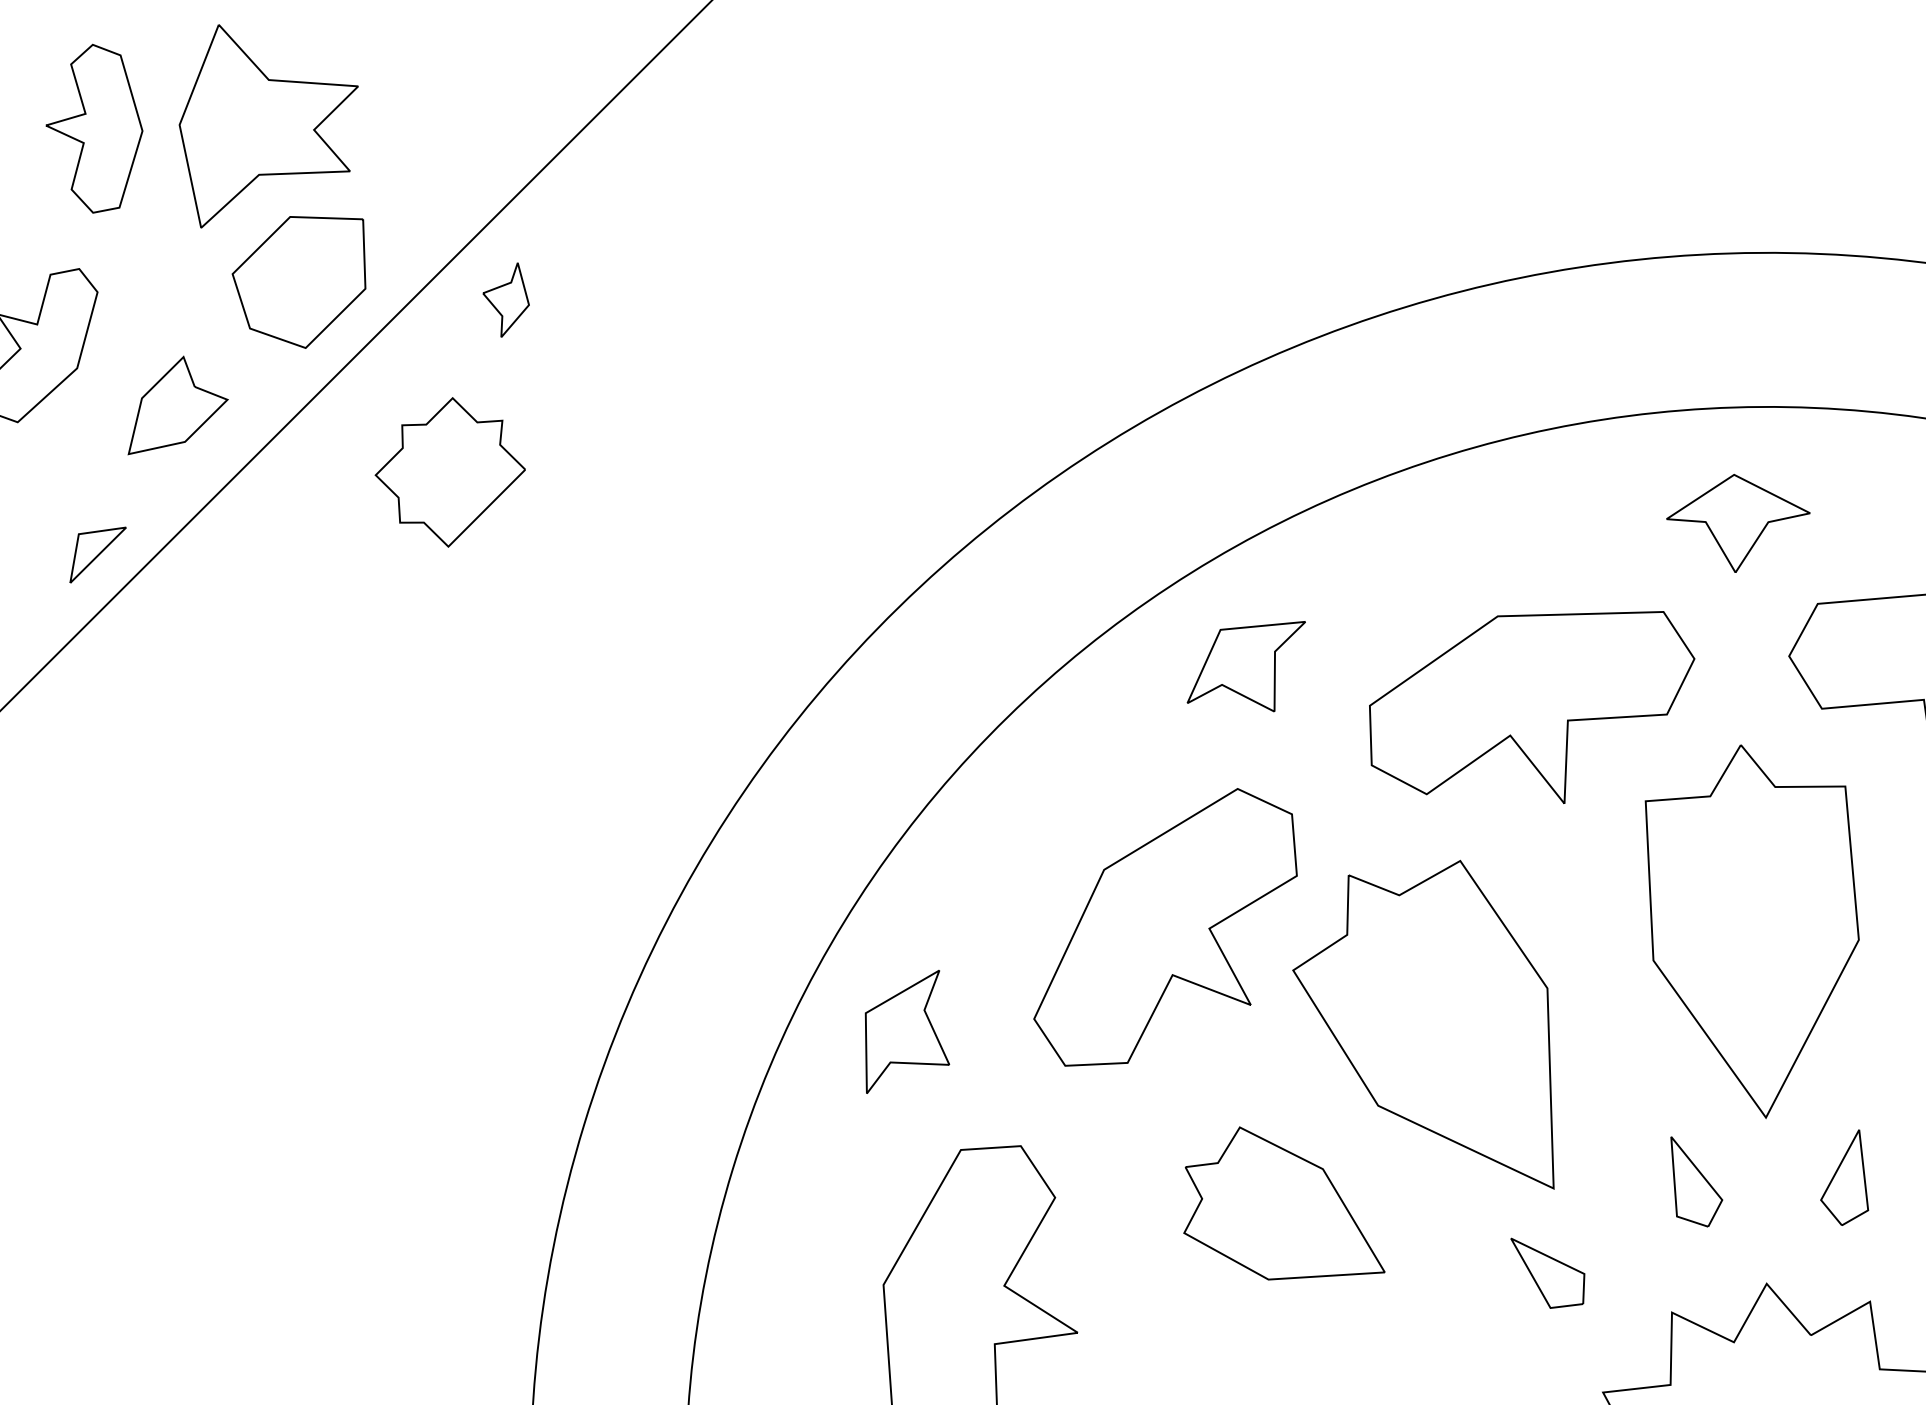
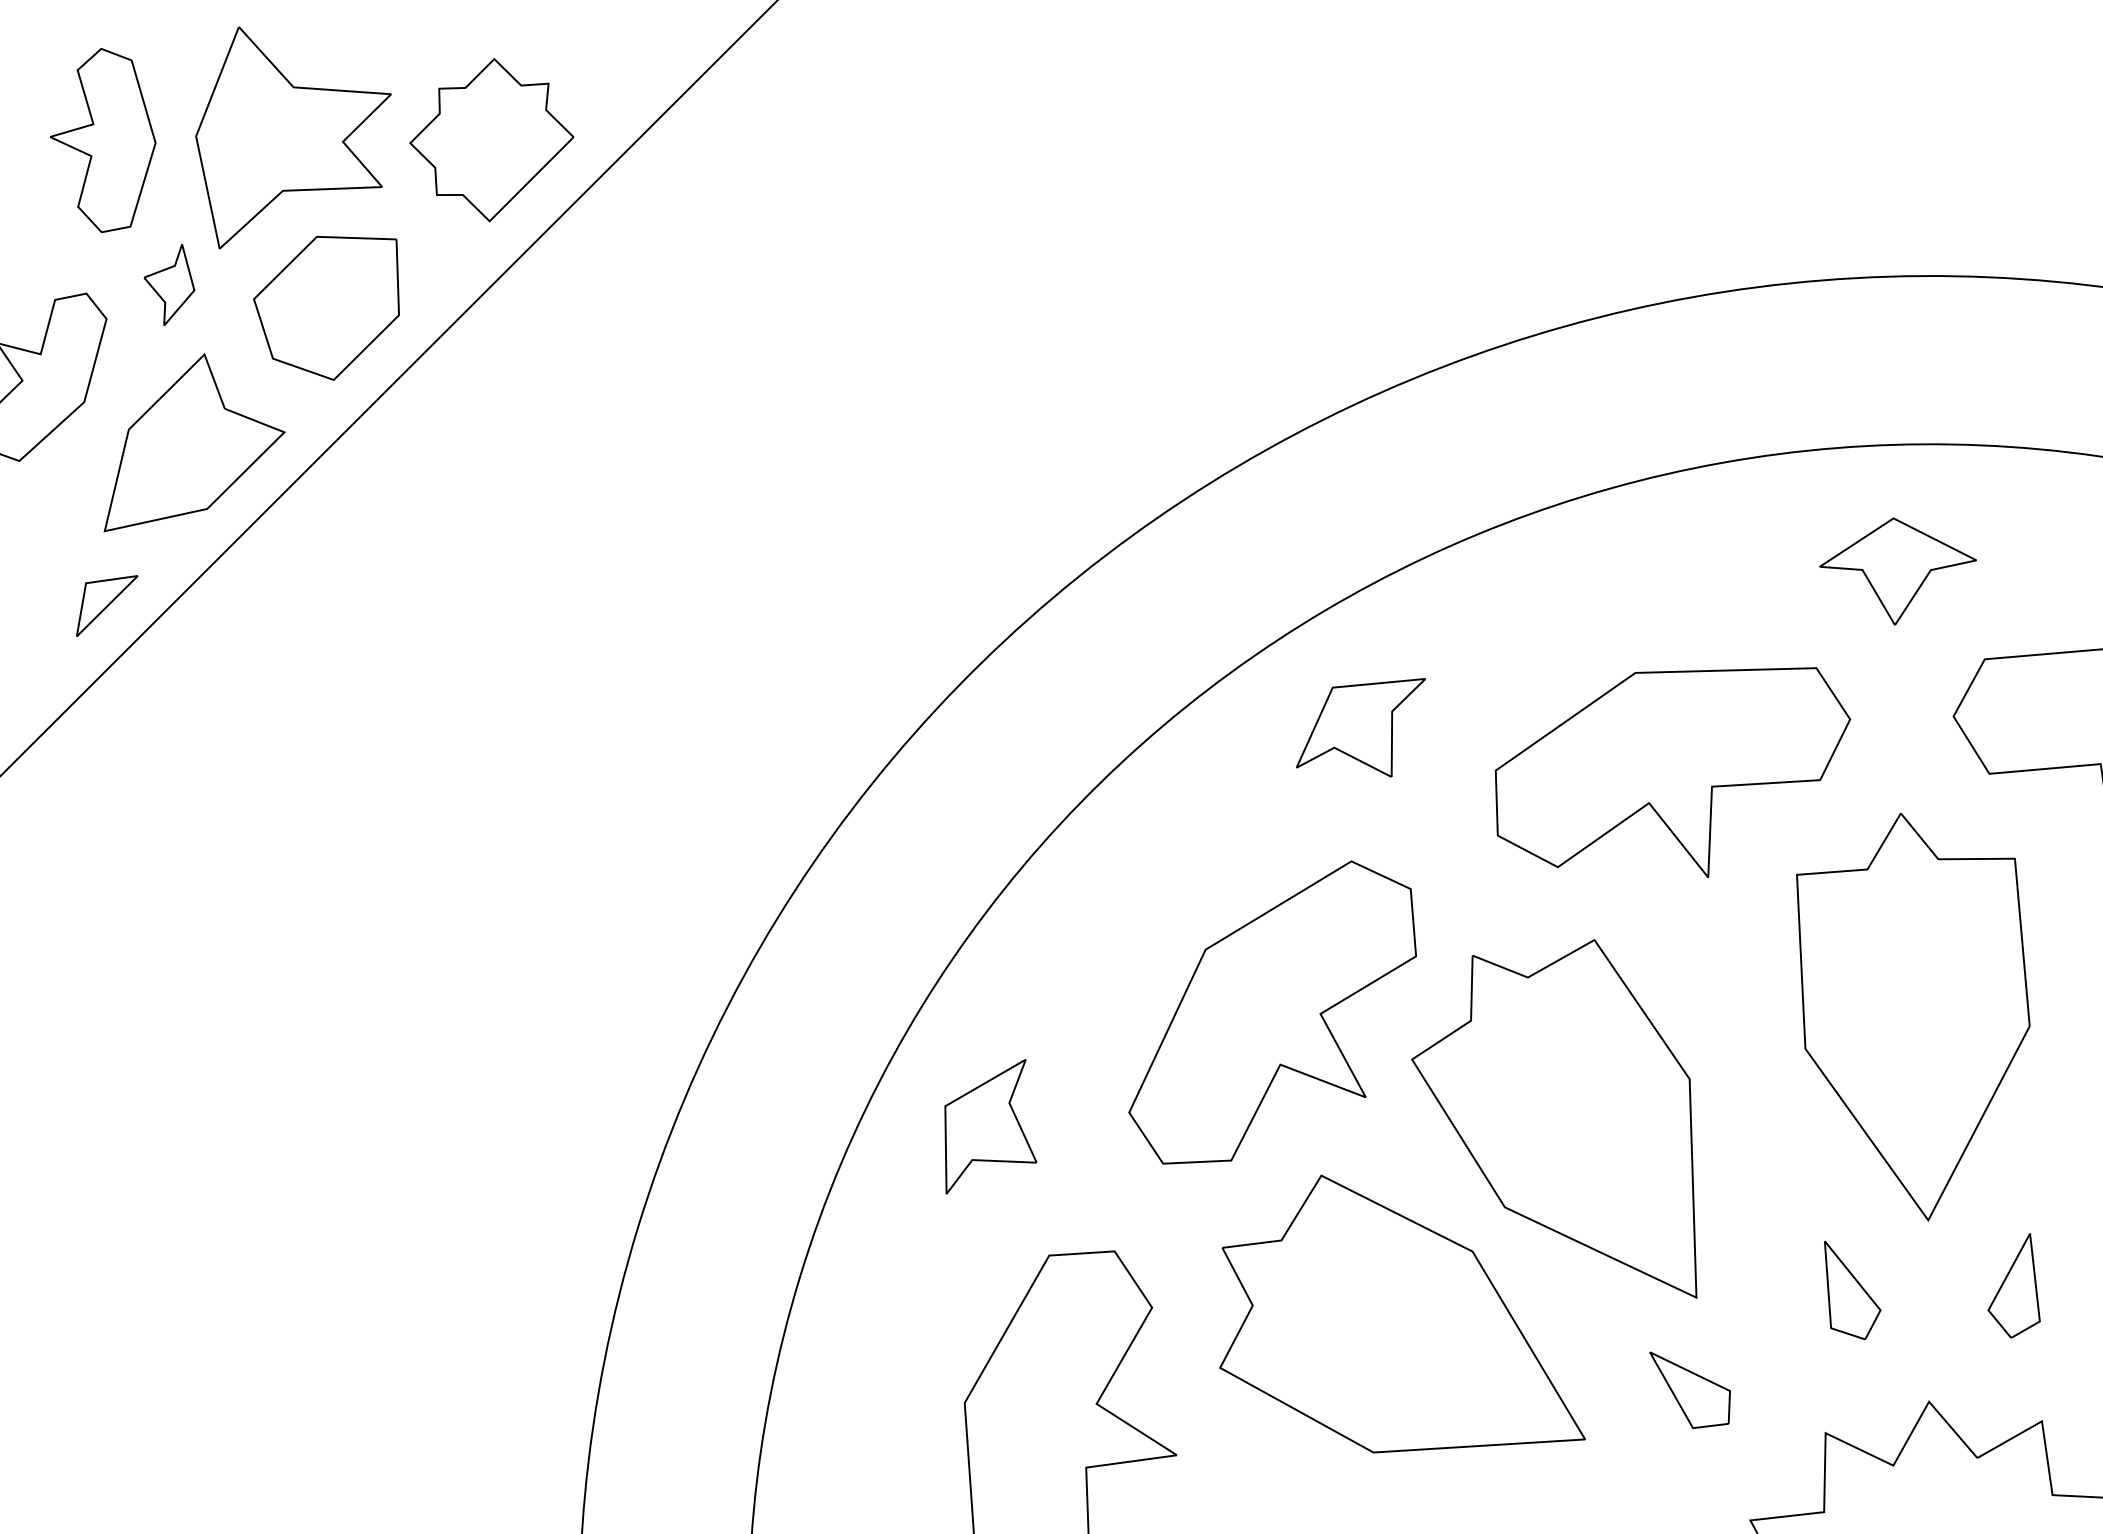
part: (505, 299) -> (168, 284), moved
part: (177, 405) -> (193, 442), size x1.67
part: (449, 472) -> (490, 140), moved
part: (1284, 1203) -> (1402, 1314), size x1.67

